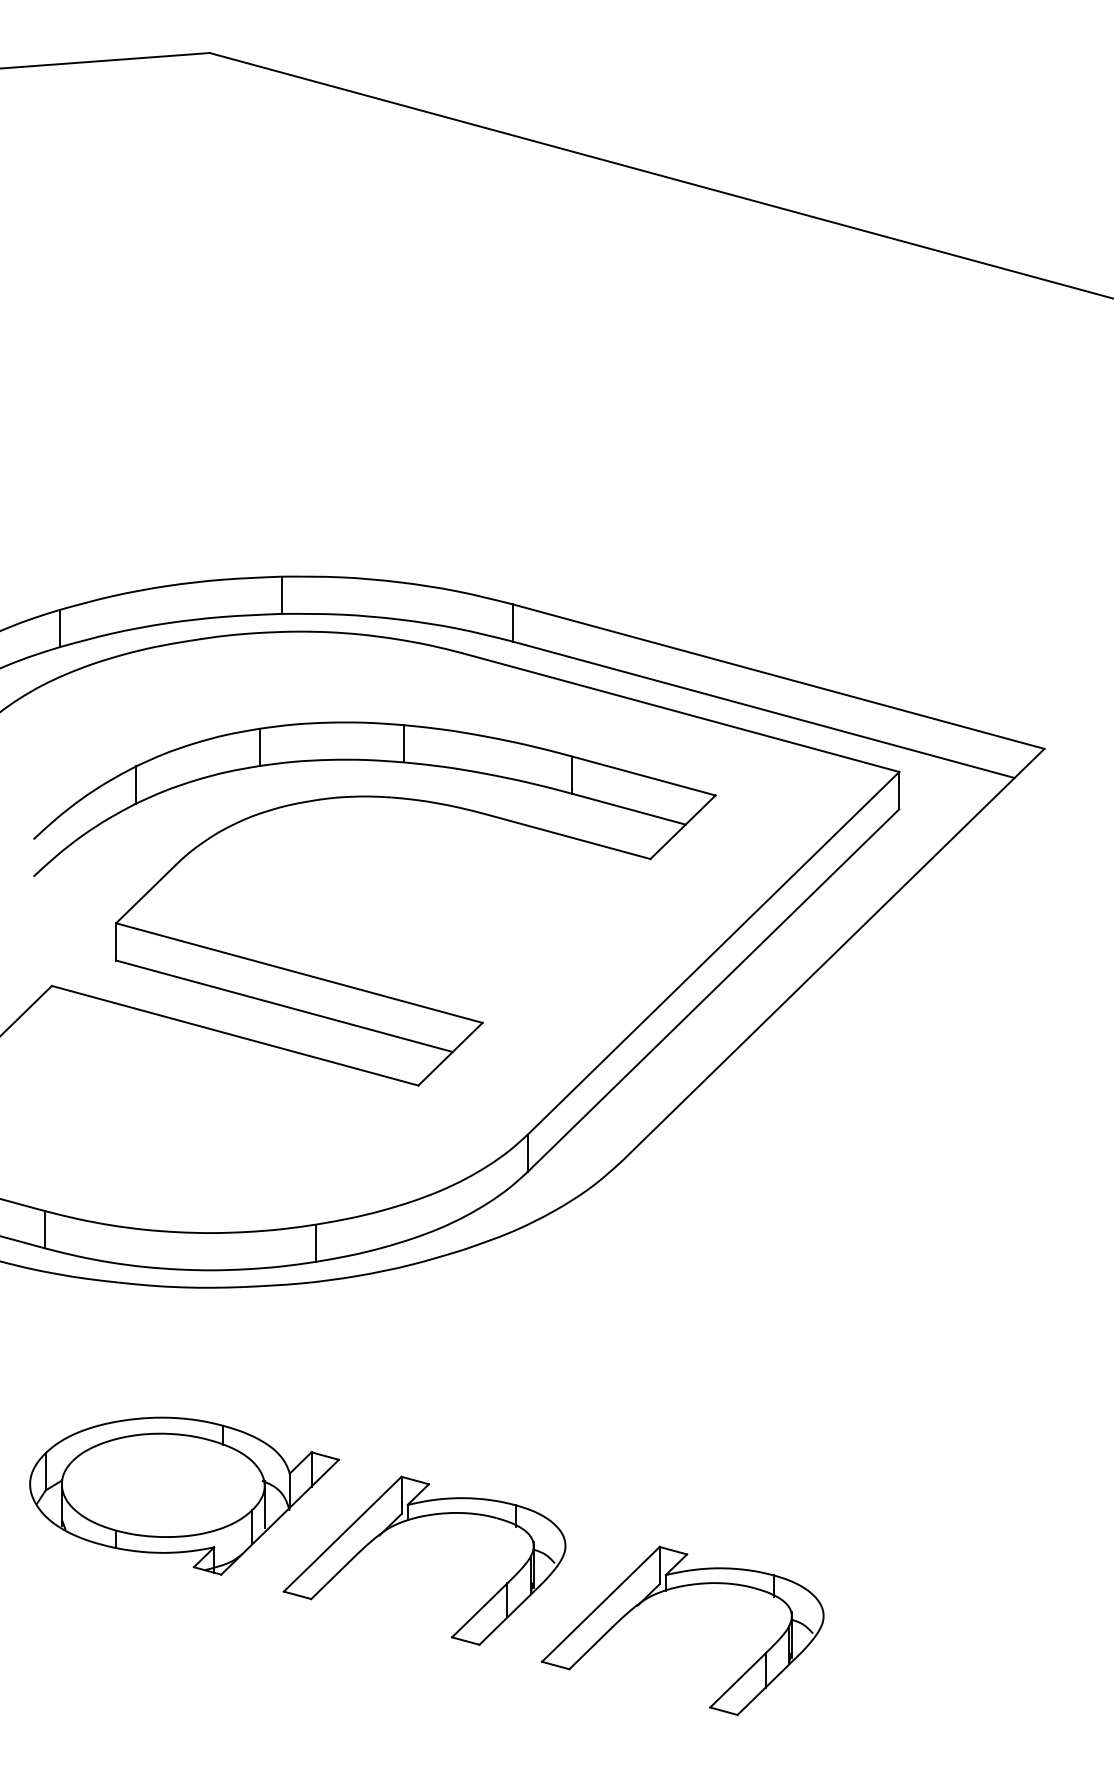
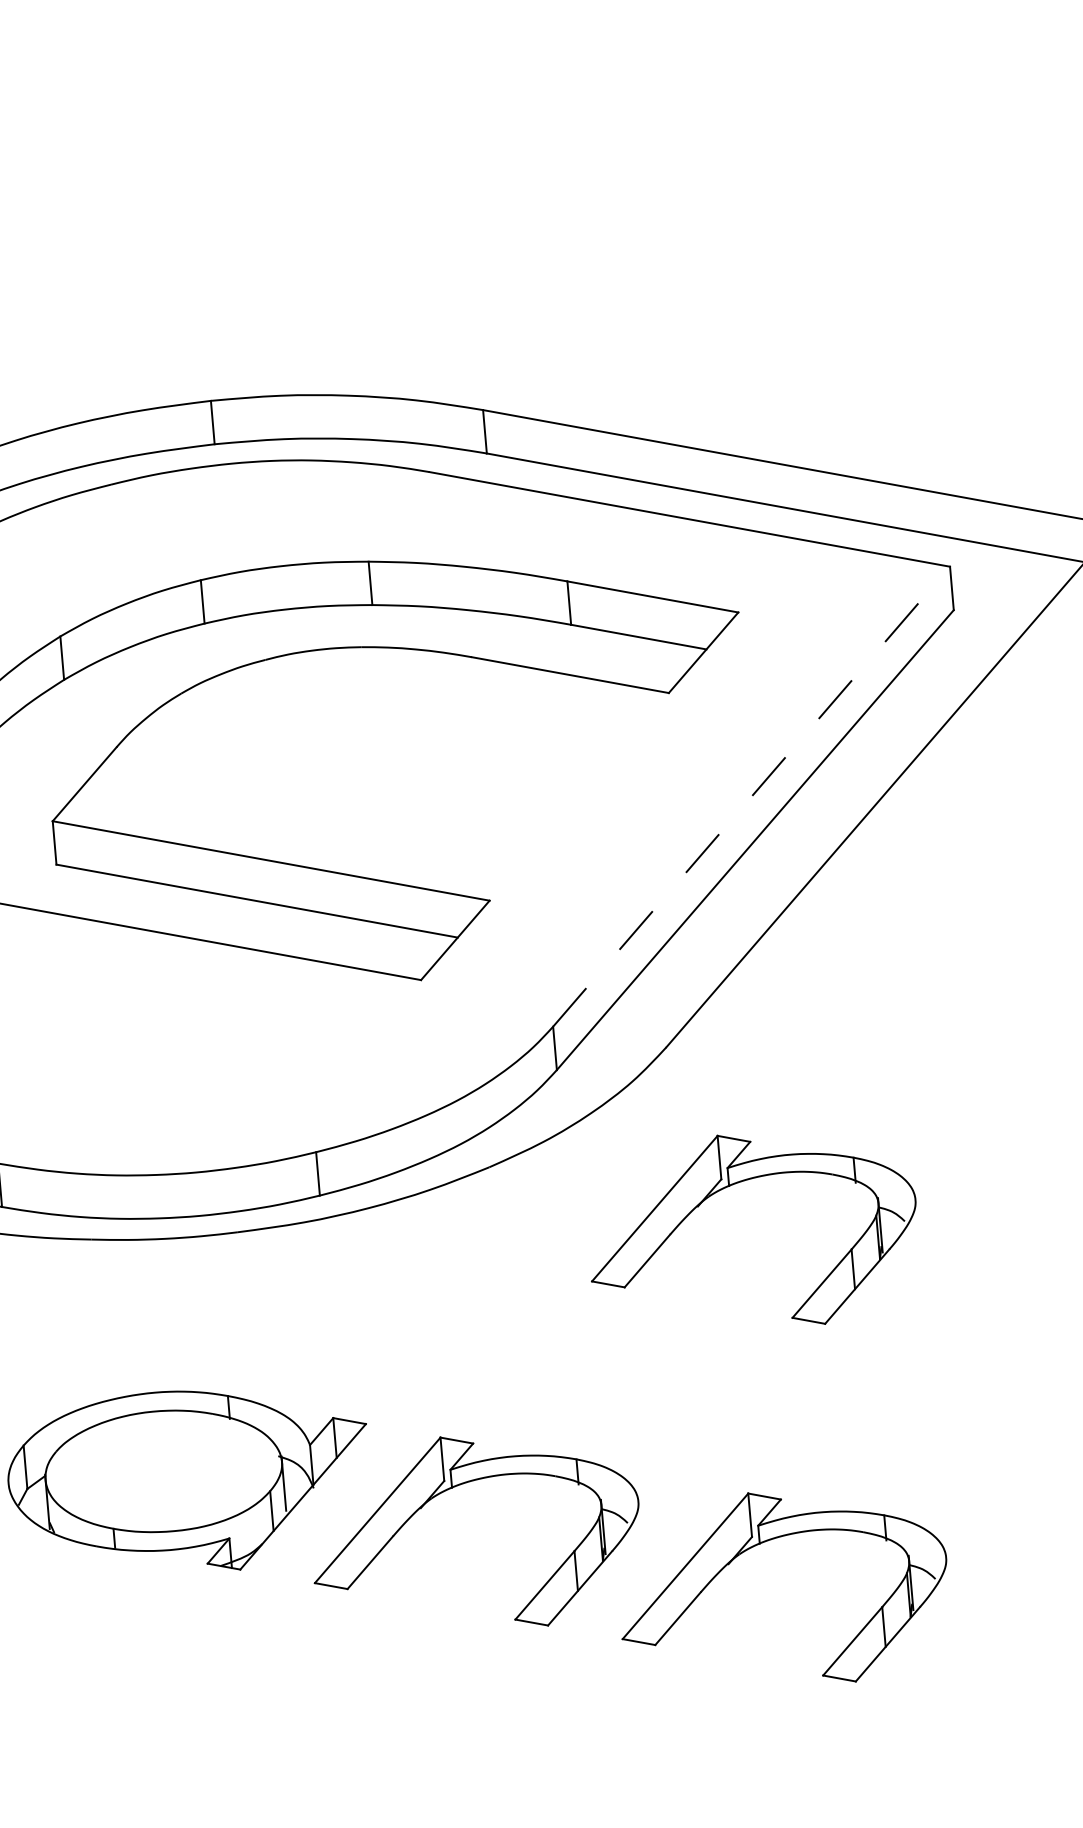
line: (713, 953) -> (751, 796), solid -> dashed
part: (673, 1282) -> (737, 1184), added

